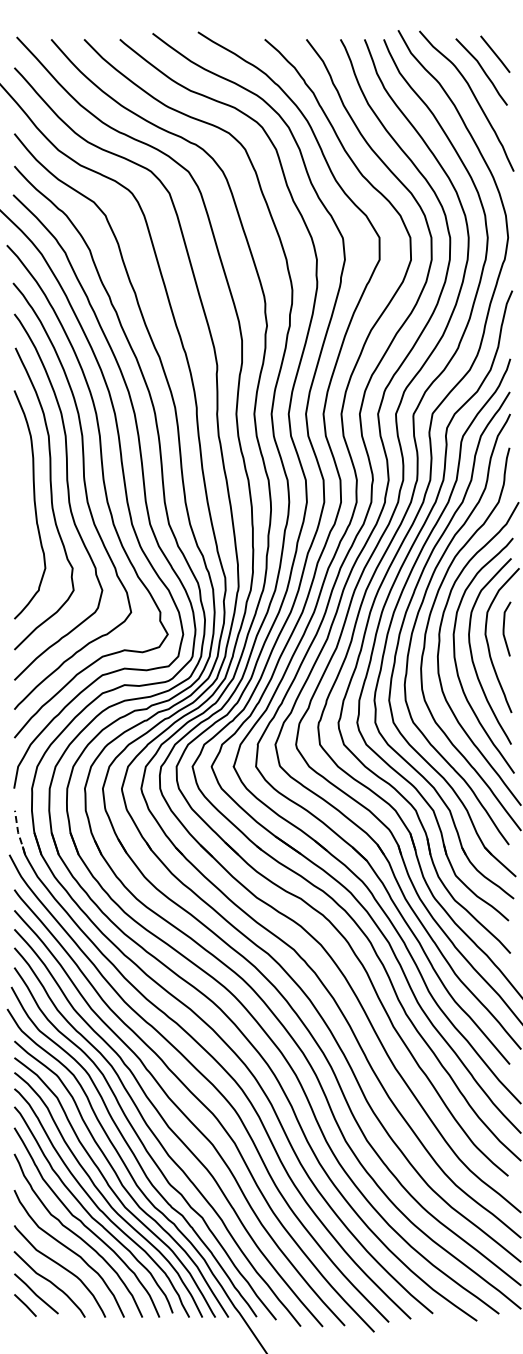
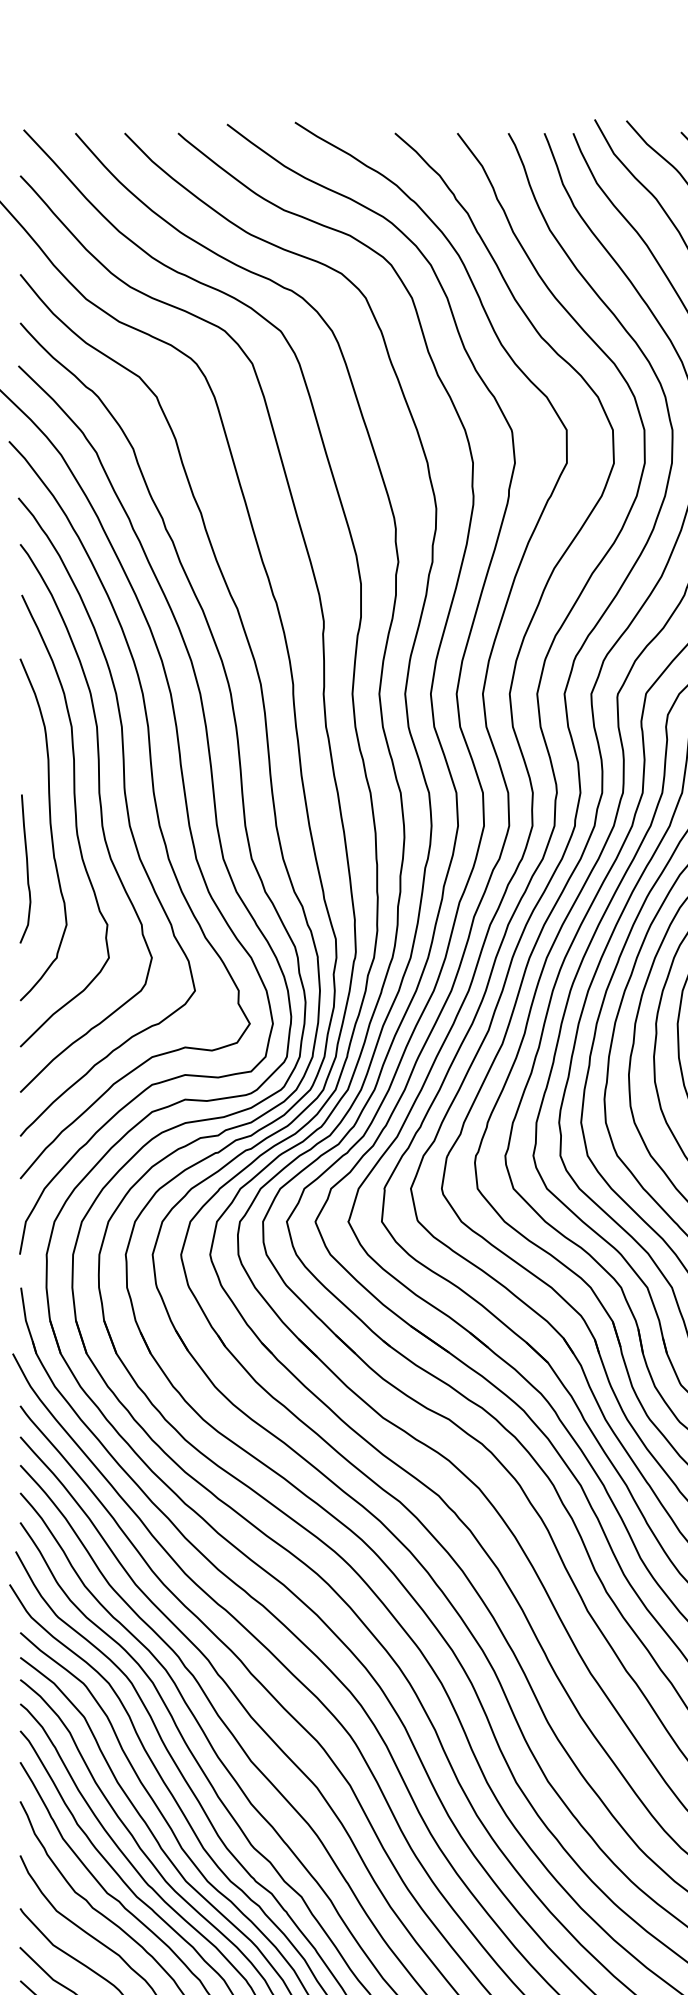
curve: (18, 530) -> (26, 868), added
line: (18, 832) -> (26, 1320), dashed -> solid

